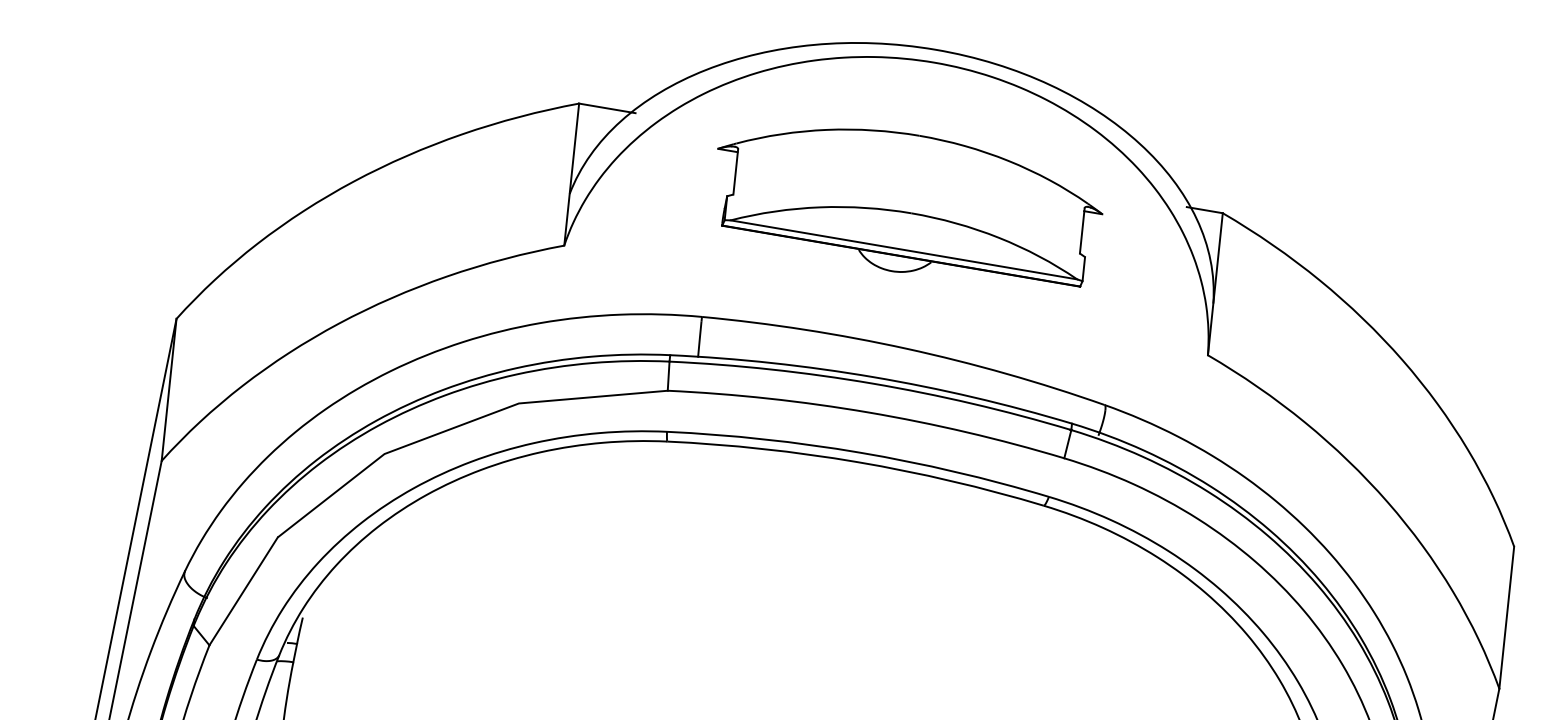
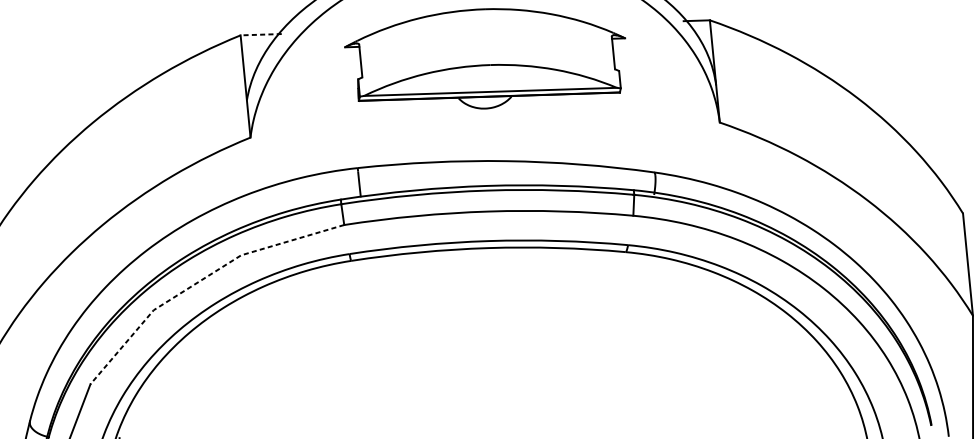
line: (607, 108) -> (261, 34), solid -> dashed
line: (458, 426) -> (201, 280), solid -> dashed

